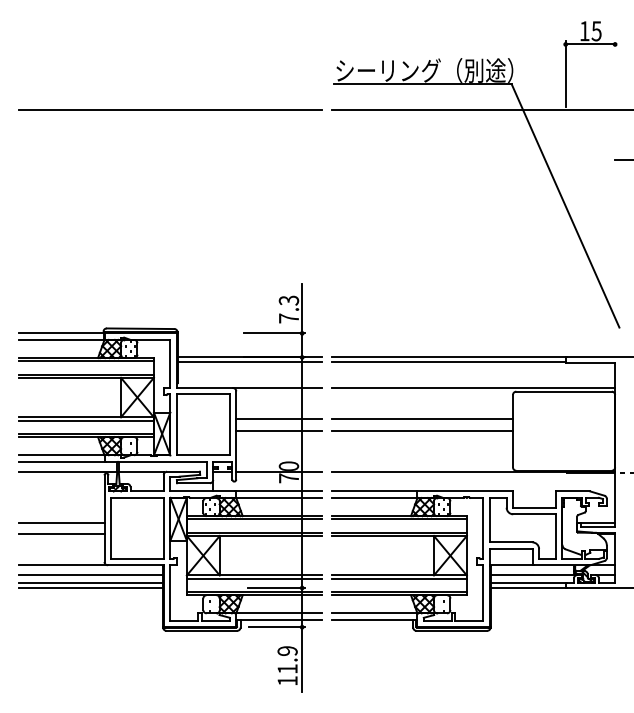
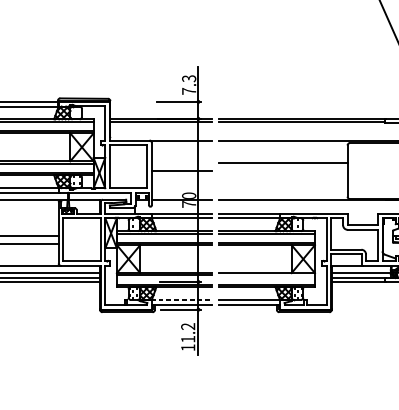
line: (278, 419) -> (181, 162), removed
line: (422, 430) -> (283, 170), removed
line: (398, 578) -> (266, 275), removed
line: (278, 613) -> (181, 300), solid -> dashed
text: (287, 651) -> (188, 326), 11.9 -> 11.2

